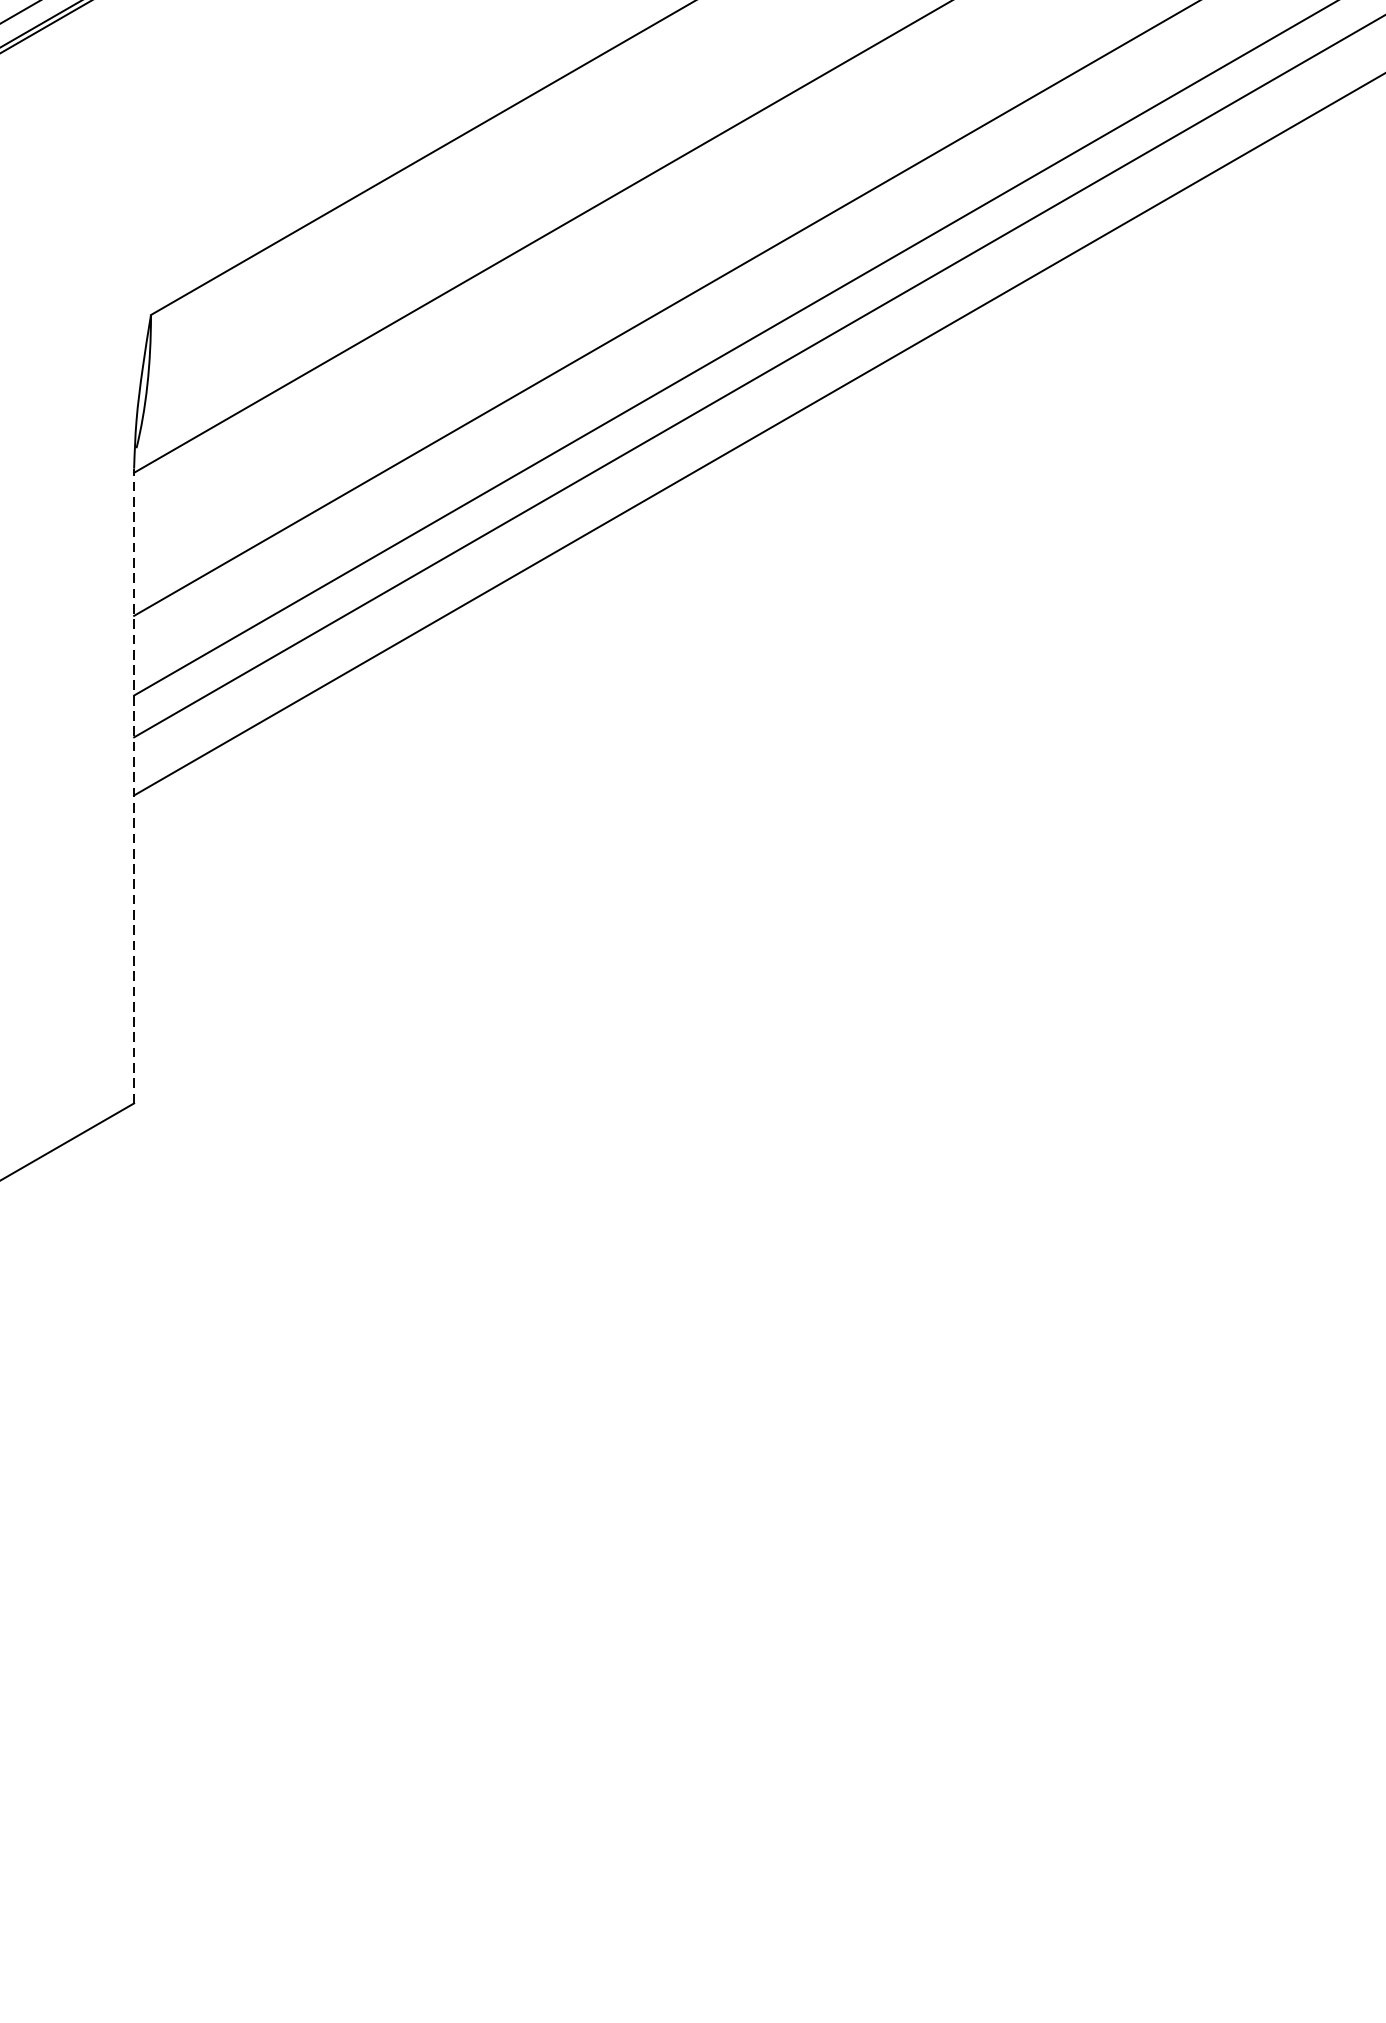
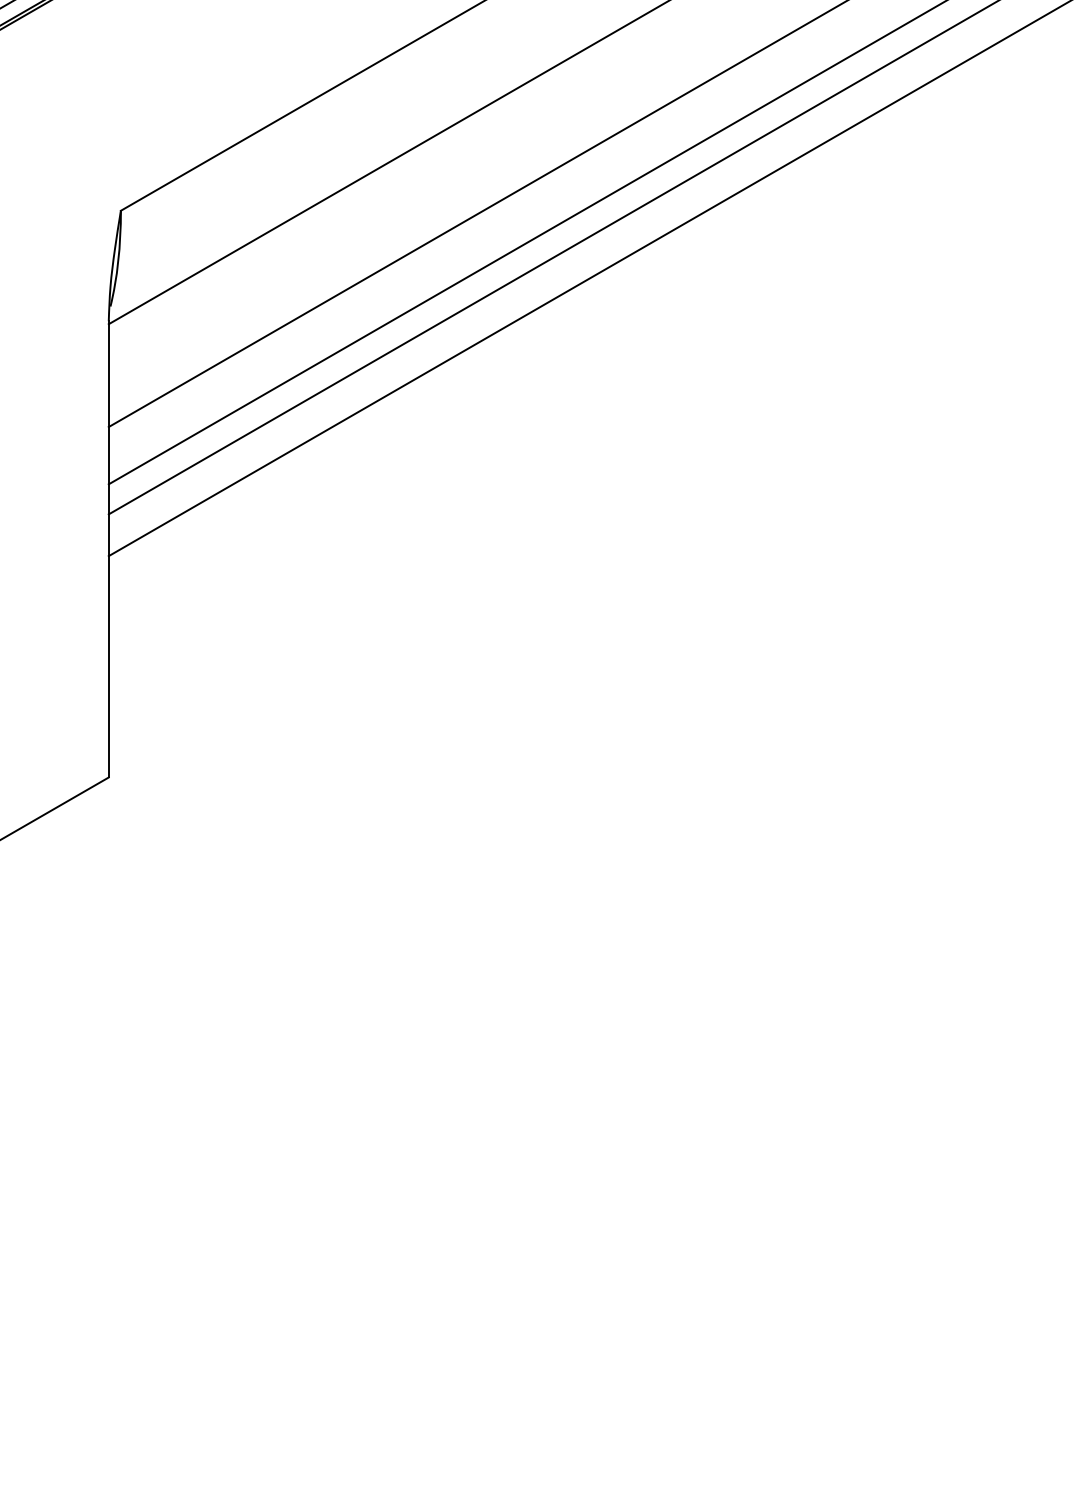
line: (133, 784) -> (108, 548), dashed -> solid

